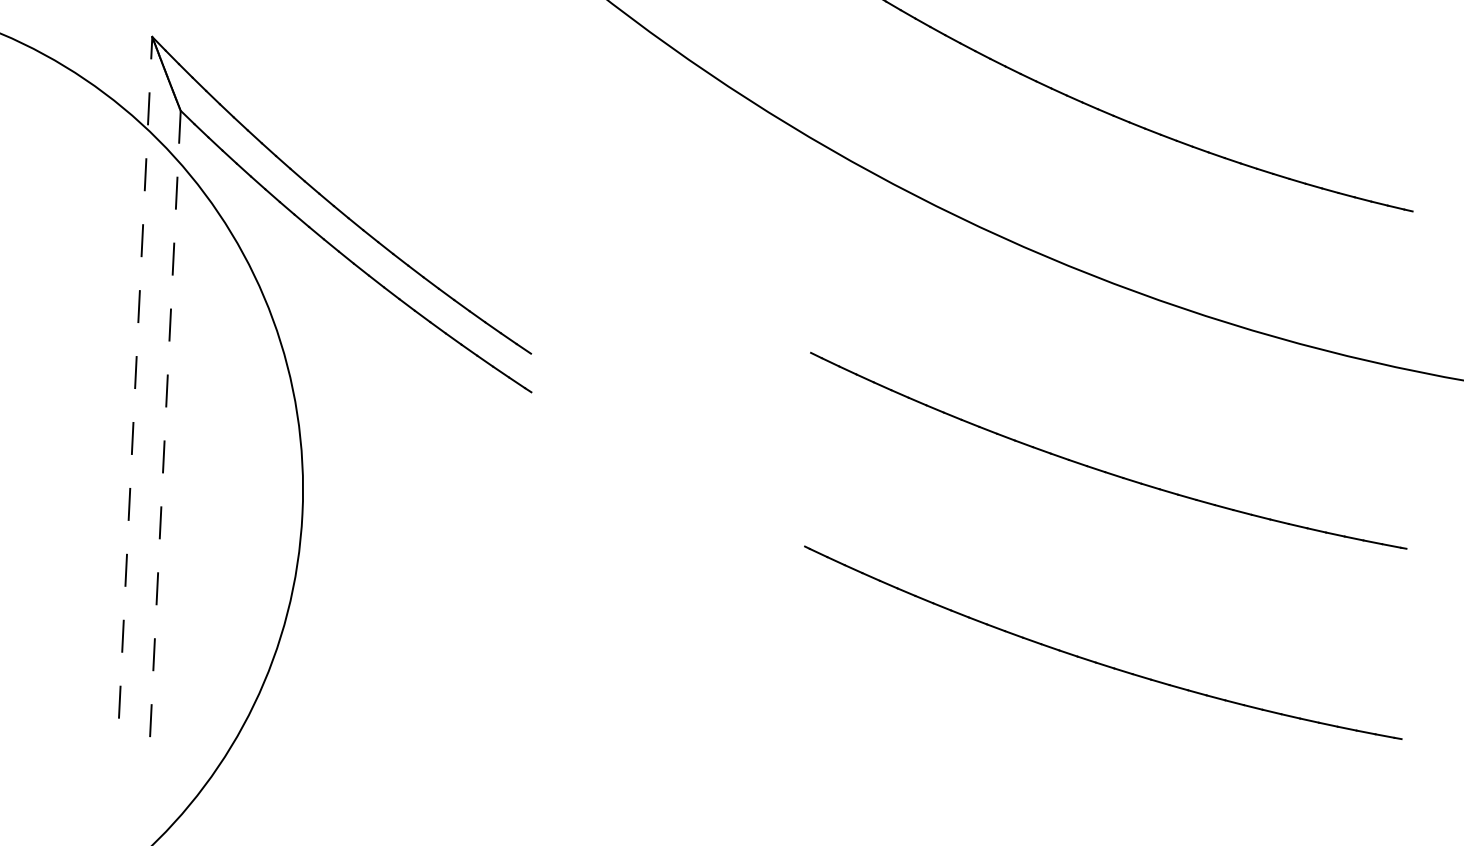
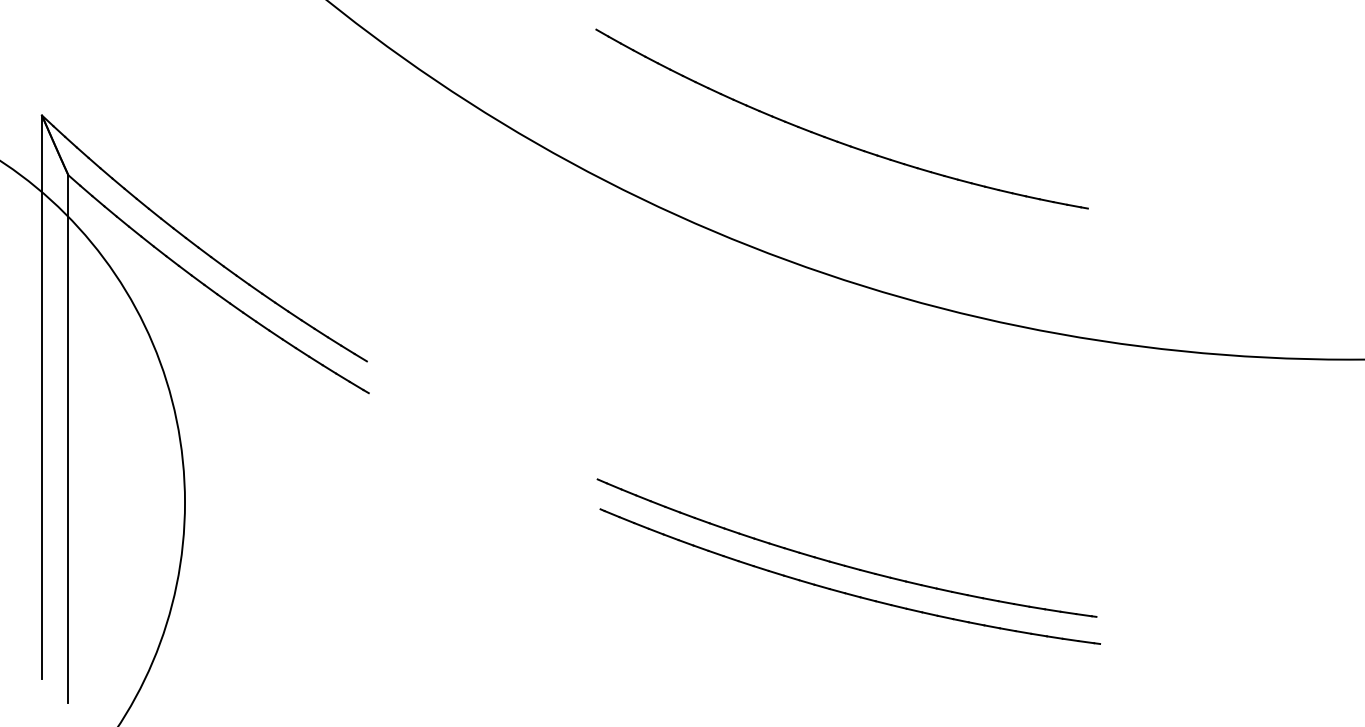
line: (136, 378) -> (42, 397), dashed -> solid
line: (165, 430) -> (68, 439), dashed -> solid
part: (1099, 469) -> (840, 563), moved

